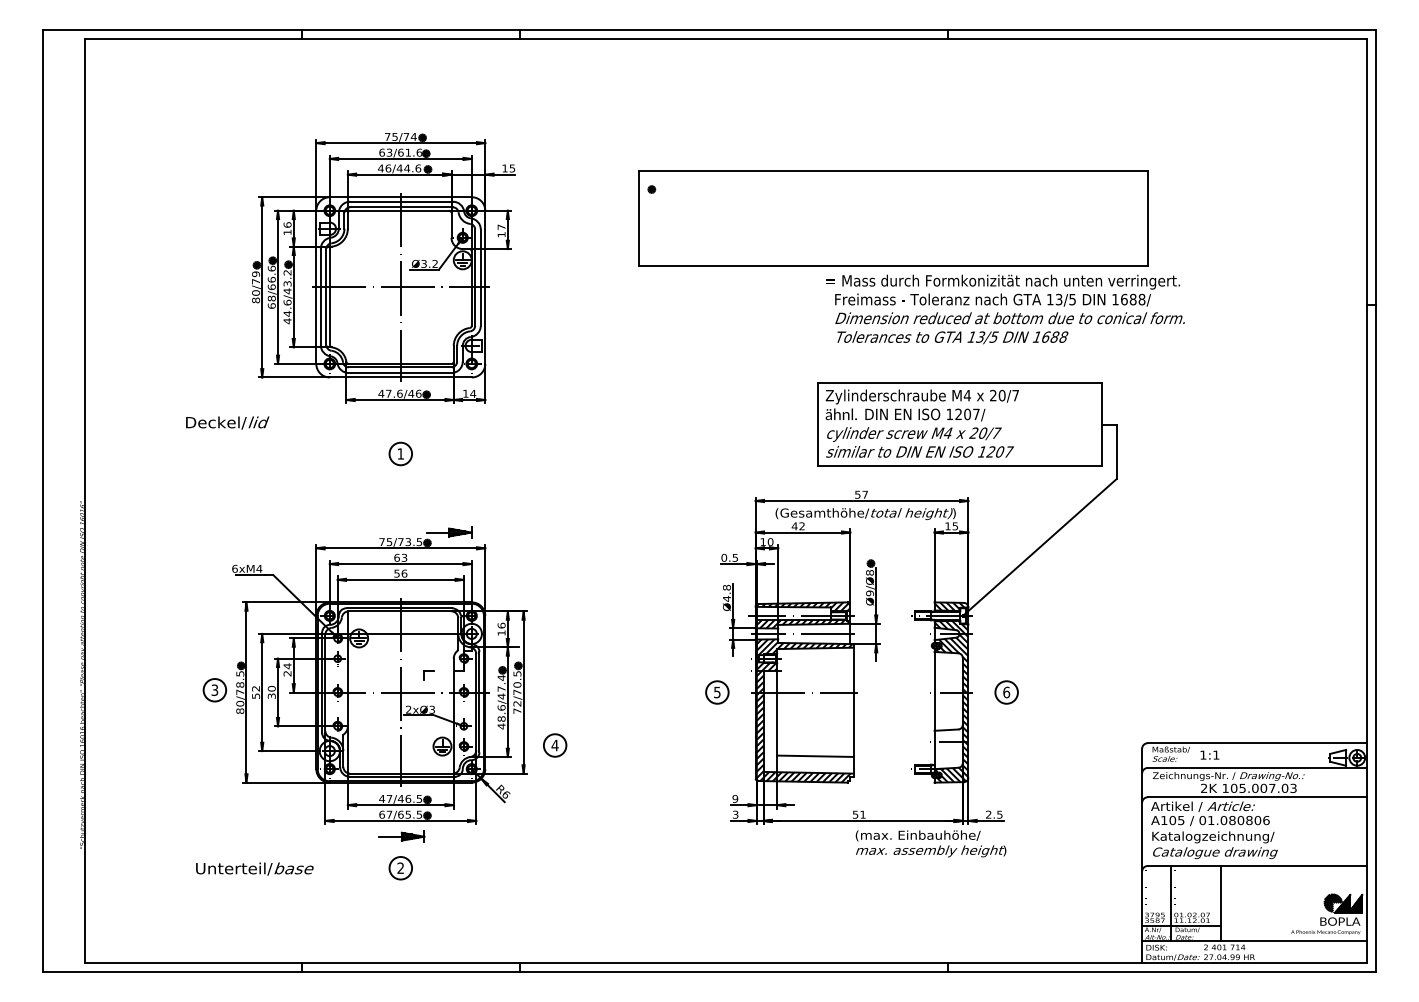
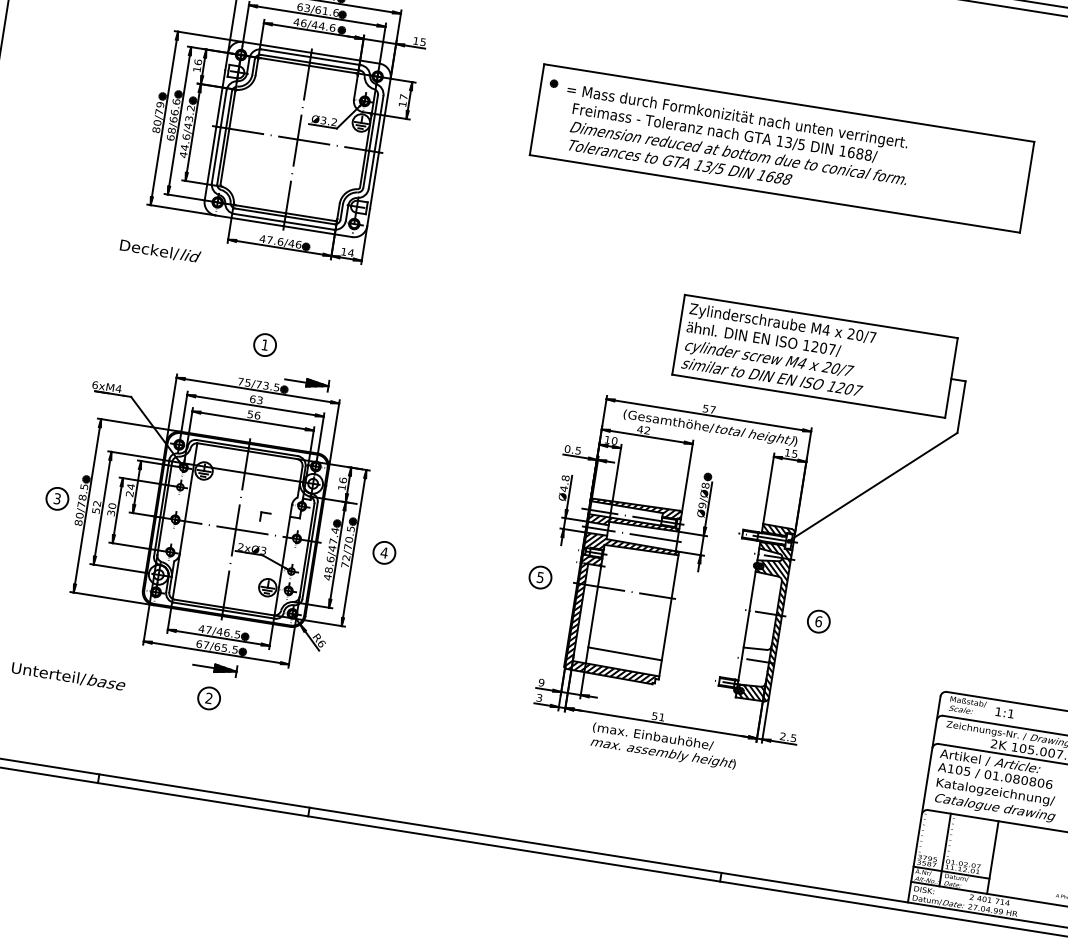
text: (1005, 309) -> (735, 143), moved
text: (227, 422) -> (160, 251), moved
part: (400, 453) -> (264, 344), moved
part: (555, 745) -> (384, 552), moved
text: (930, 843) -> (663, 746), moved

